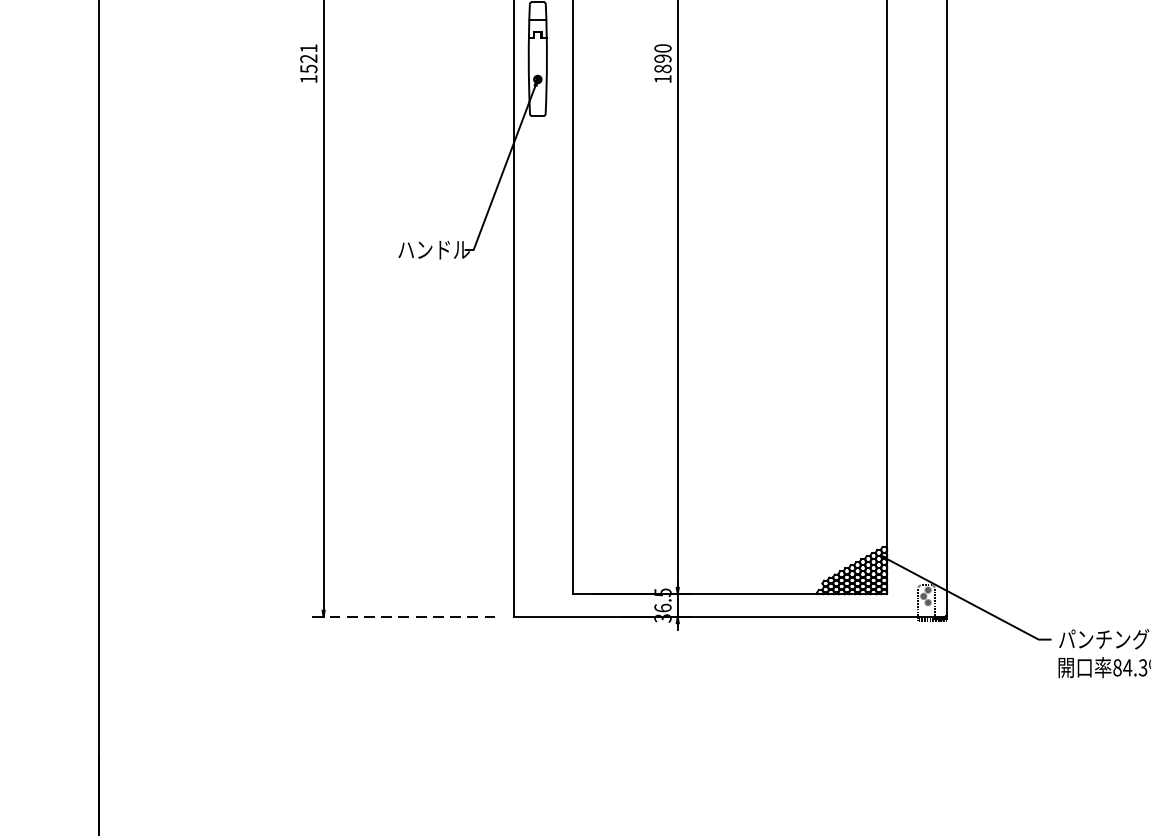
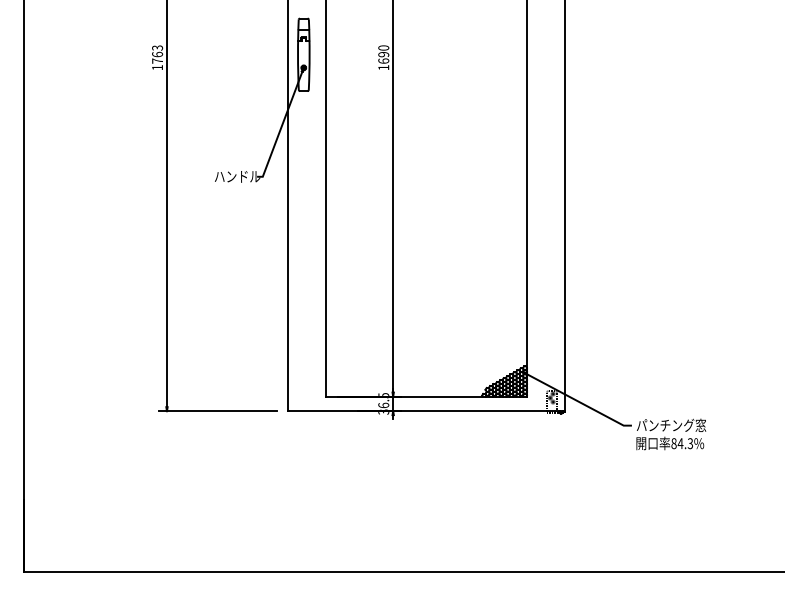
text: (308, 58) -> (157, 54), 1521 -> 1763
text: (662, 67) -> (383, 60), 1890 -> 1690
line: (402, 617) -> (217, 411), dashed -> solid

